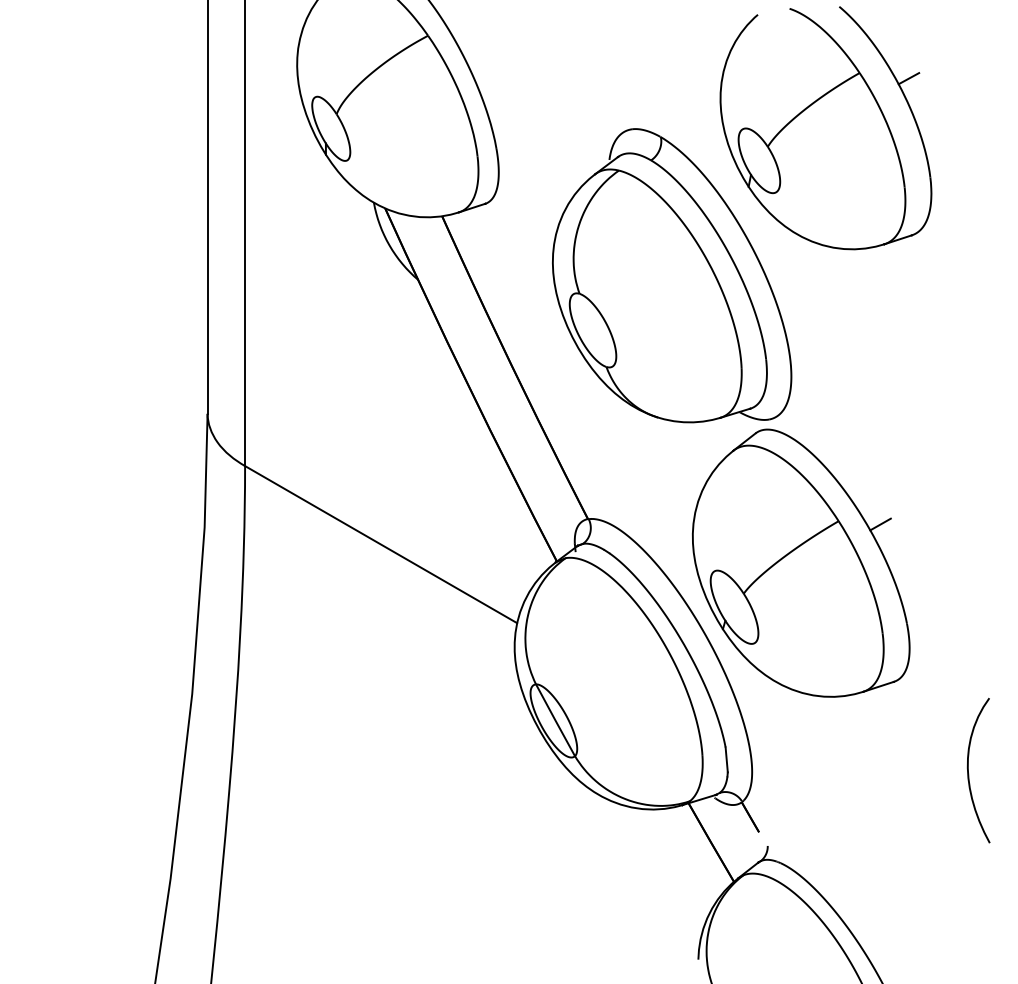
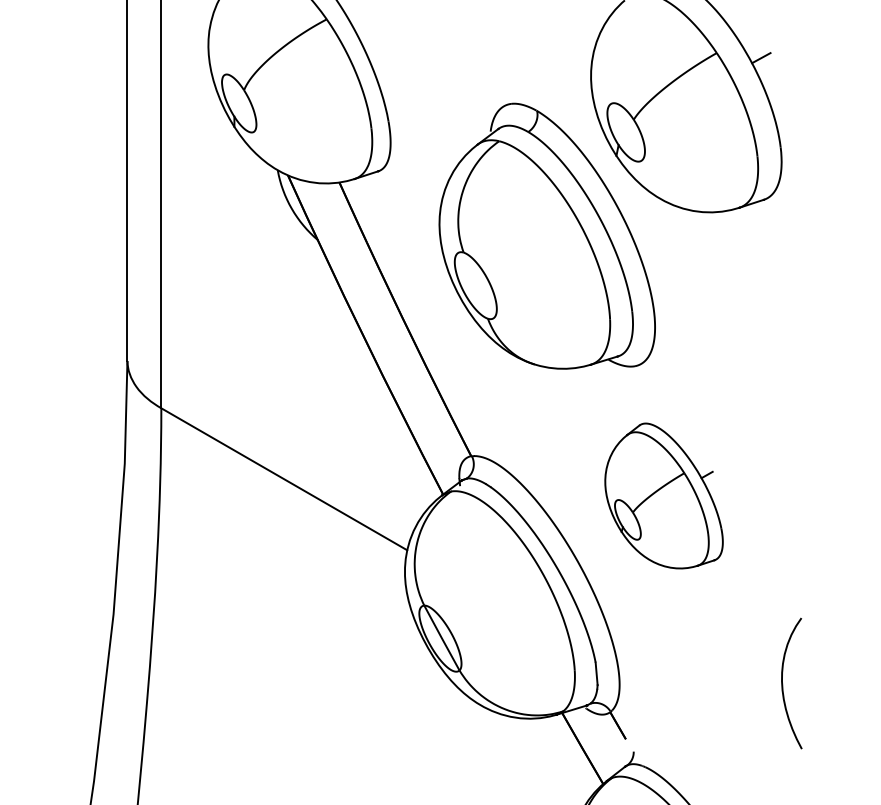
part: (801, 562) -> (664, 495), size x0.6
curve: (969, 774) -> (783, 687), moved

